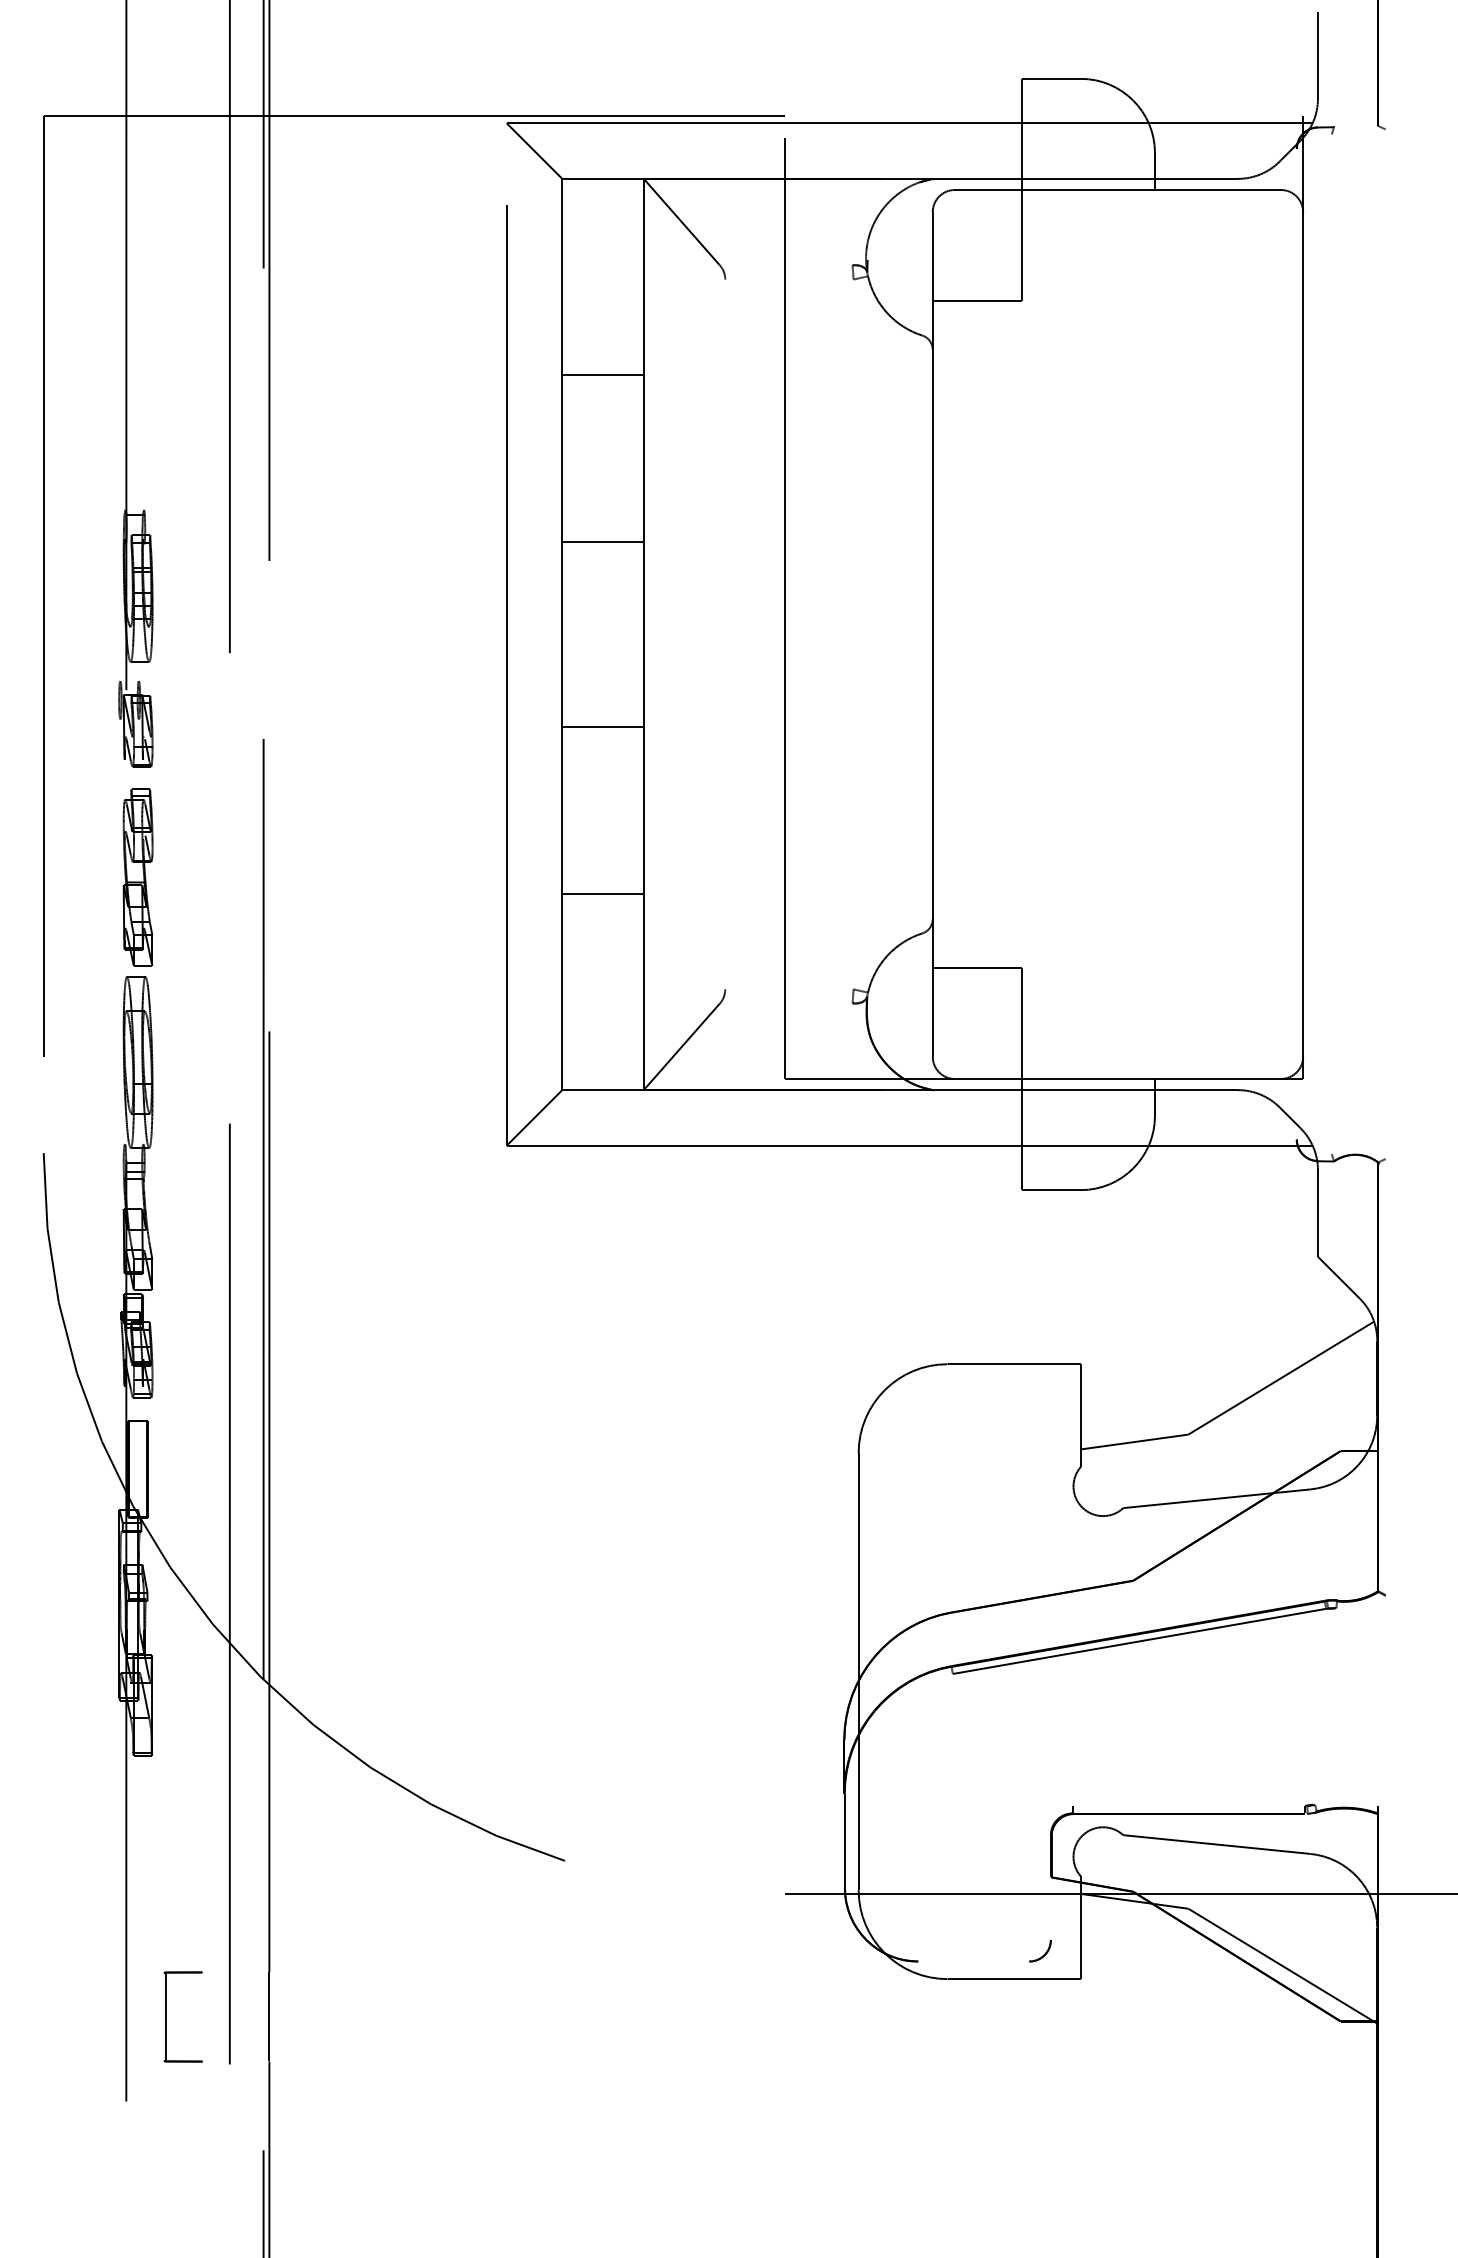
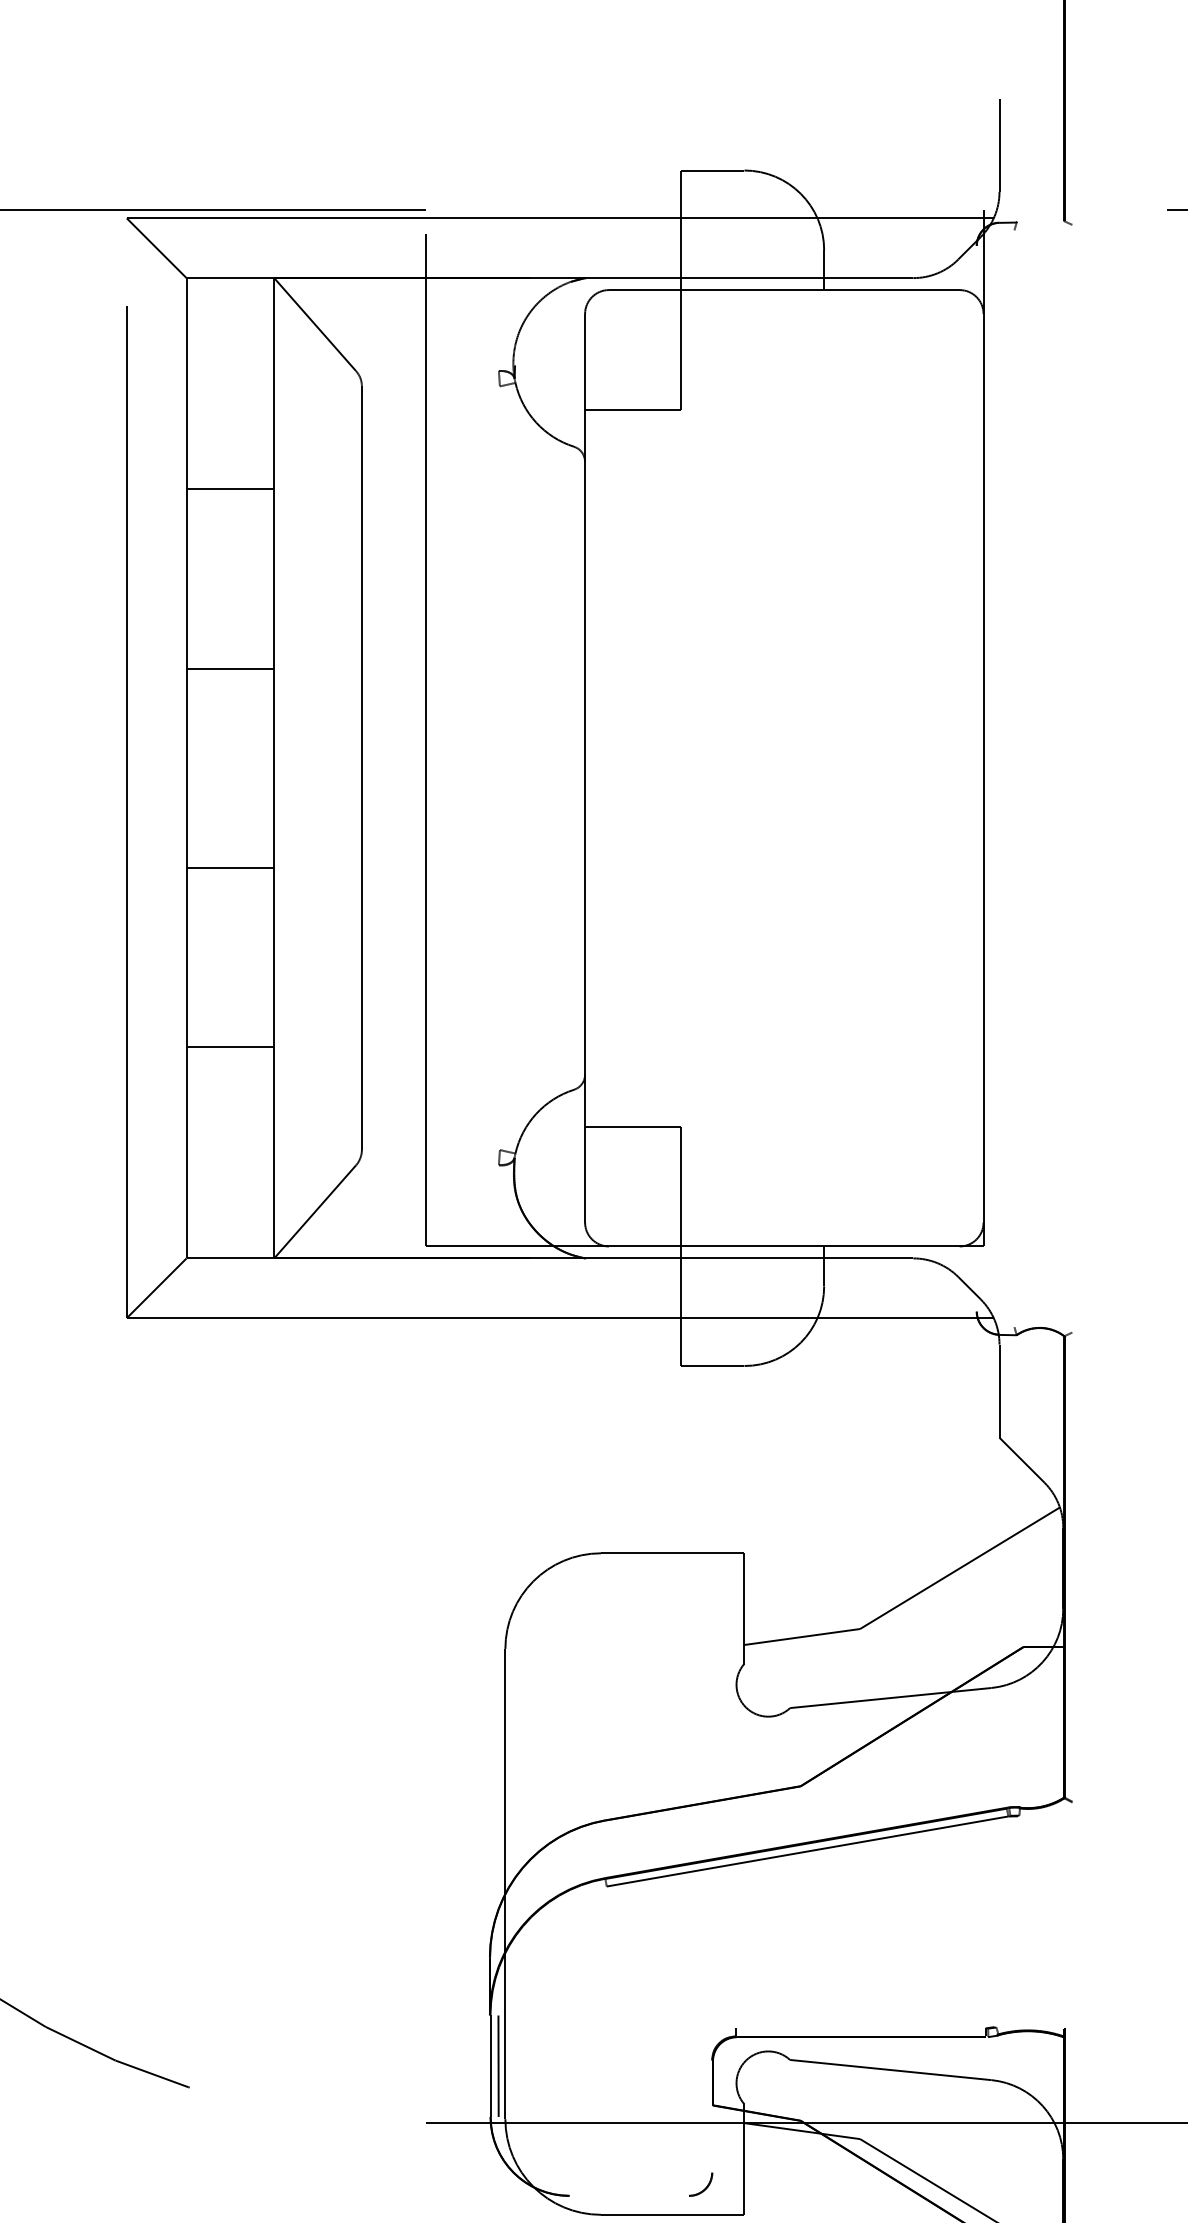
line: (725, 634) -> (362, 768), added
line: (852, 1840) -> (498, 2065), added

